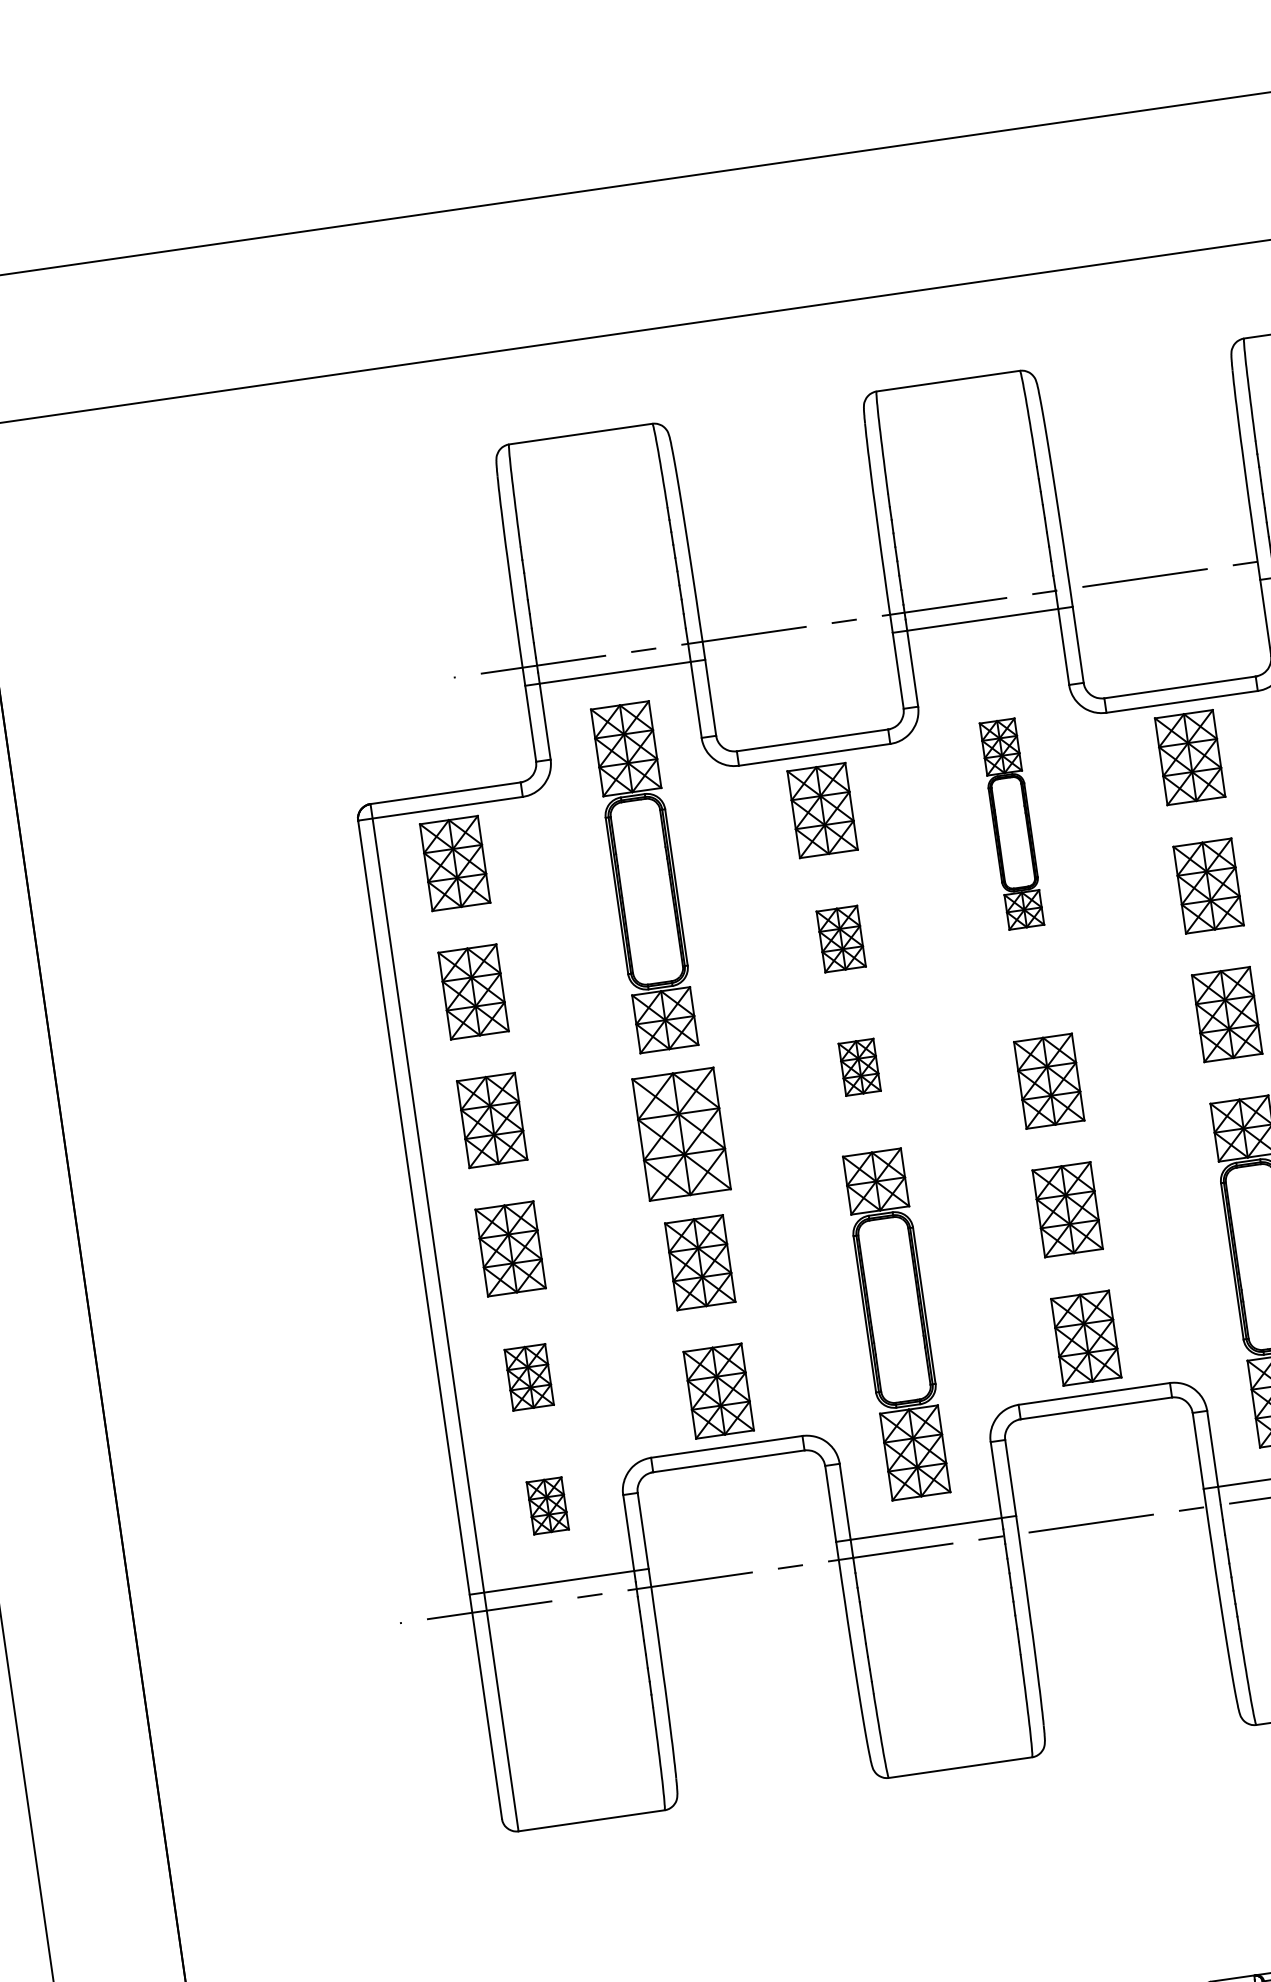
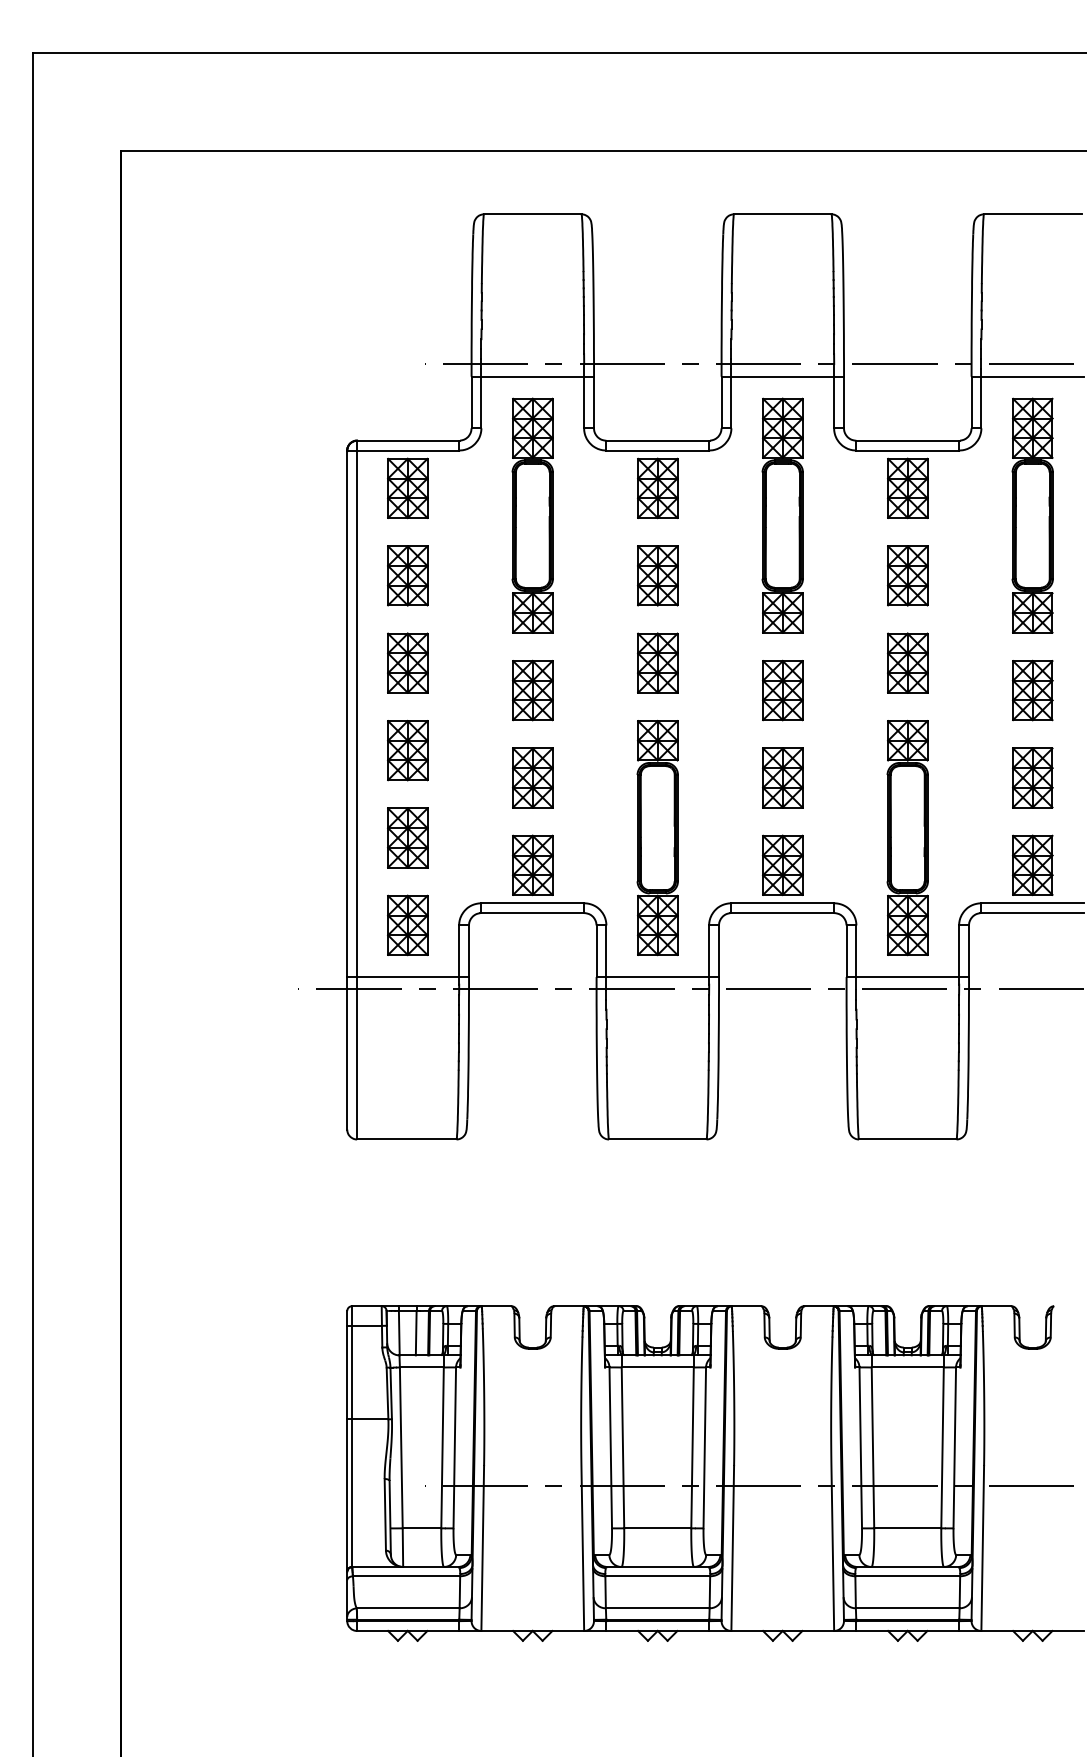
part: (1011, 823) -> (782, 515), size x1.67
part: (840, 938) -> (657, 575), size x1.43
part: (859, 1066) -> (657, 662), size x1.67
part: (681, 1134) -> (532, 690), size x0.71
part: (528, 1376) -> (407, 837), size x1.43
part: (547, 1506) -> (407, 925), size x1.67

